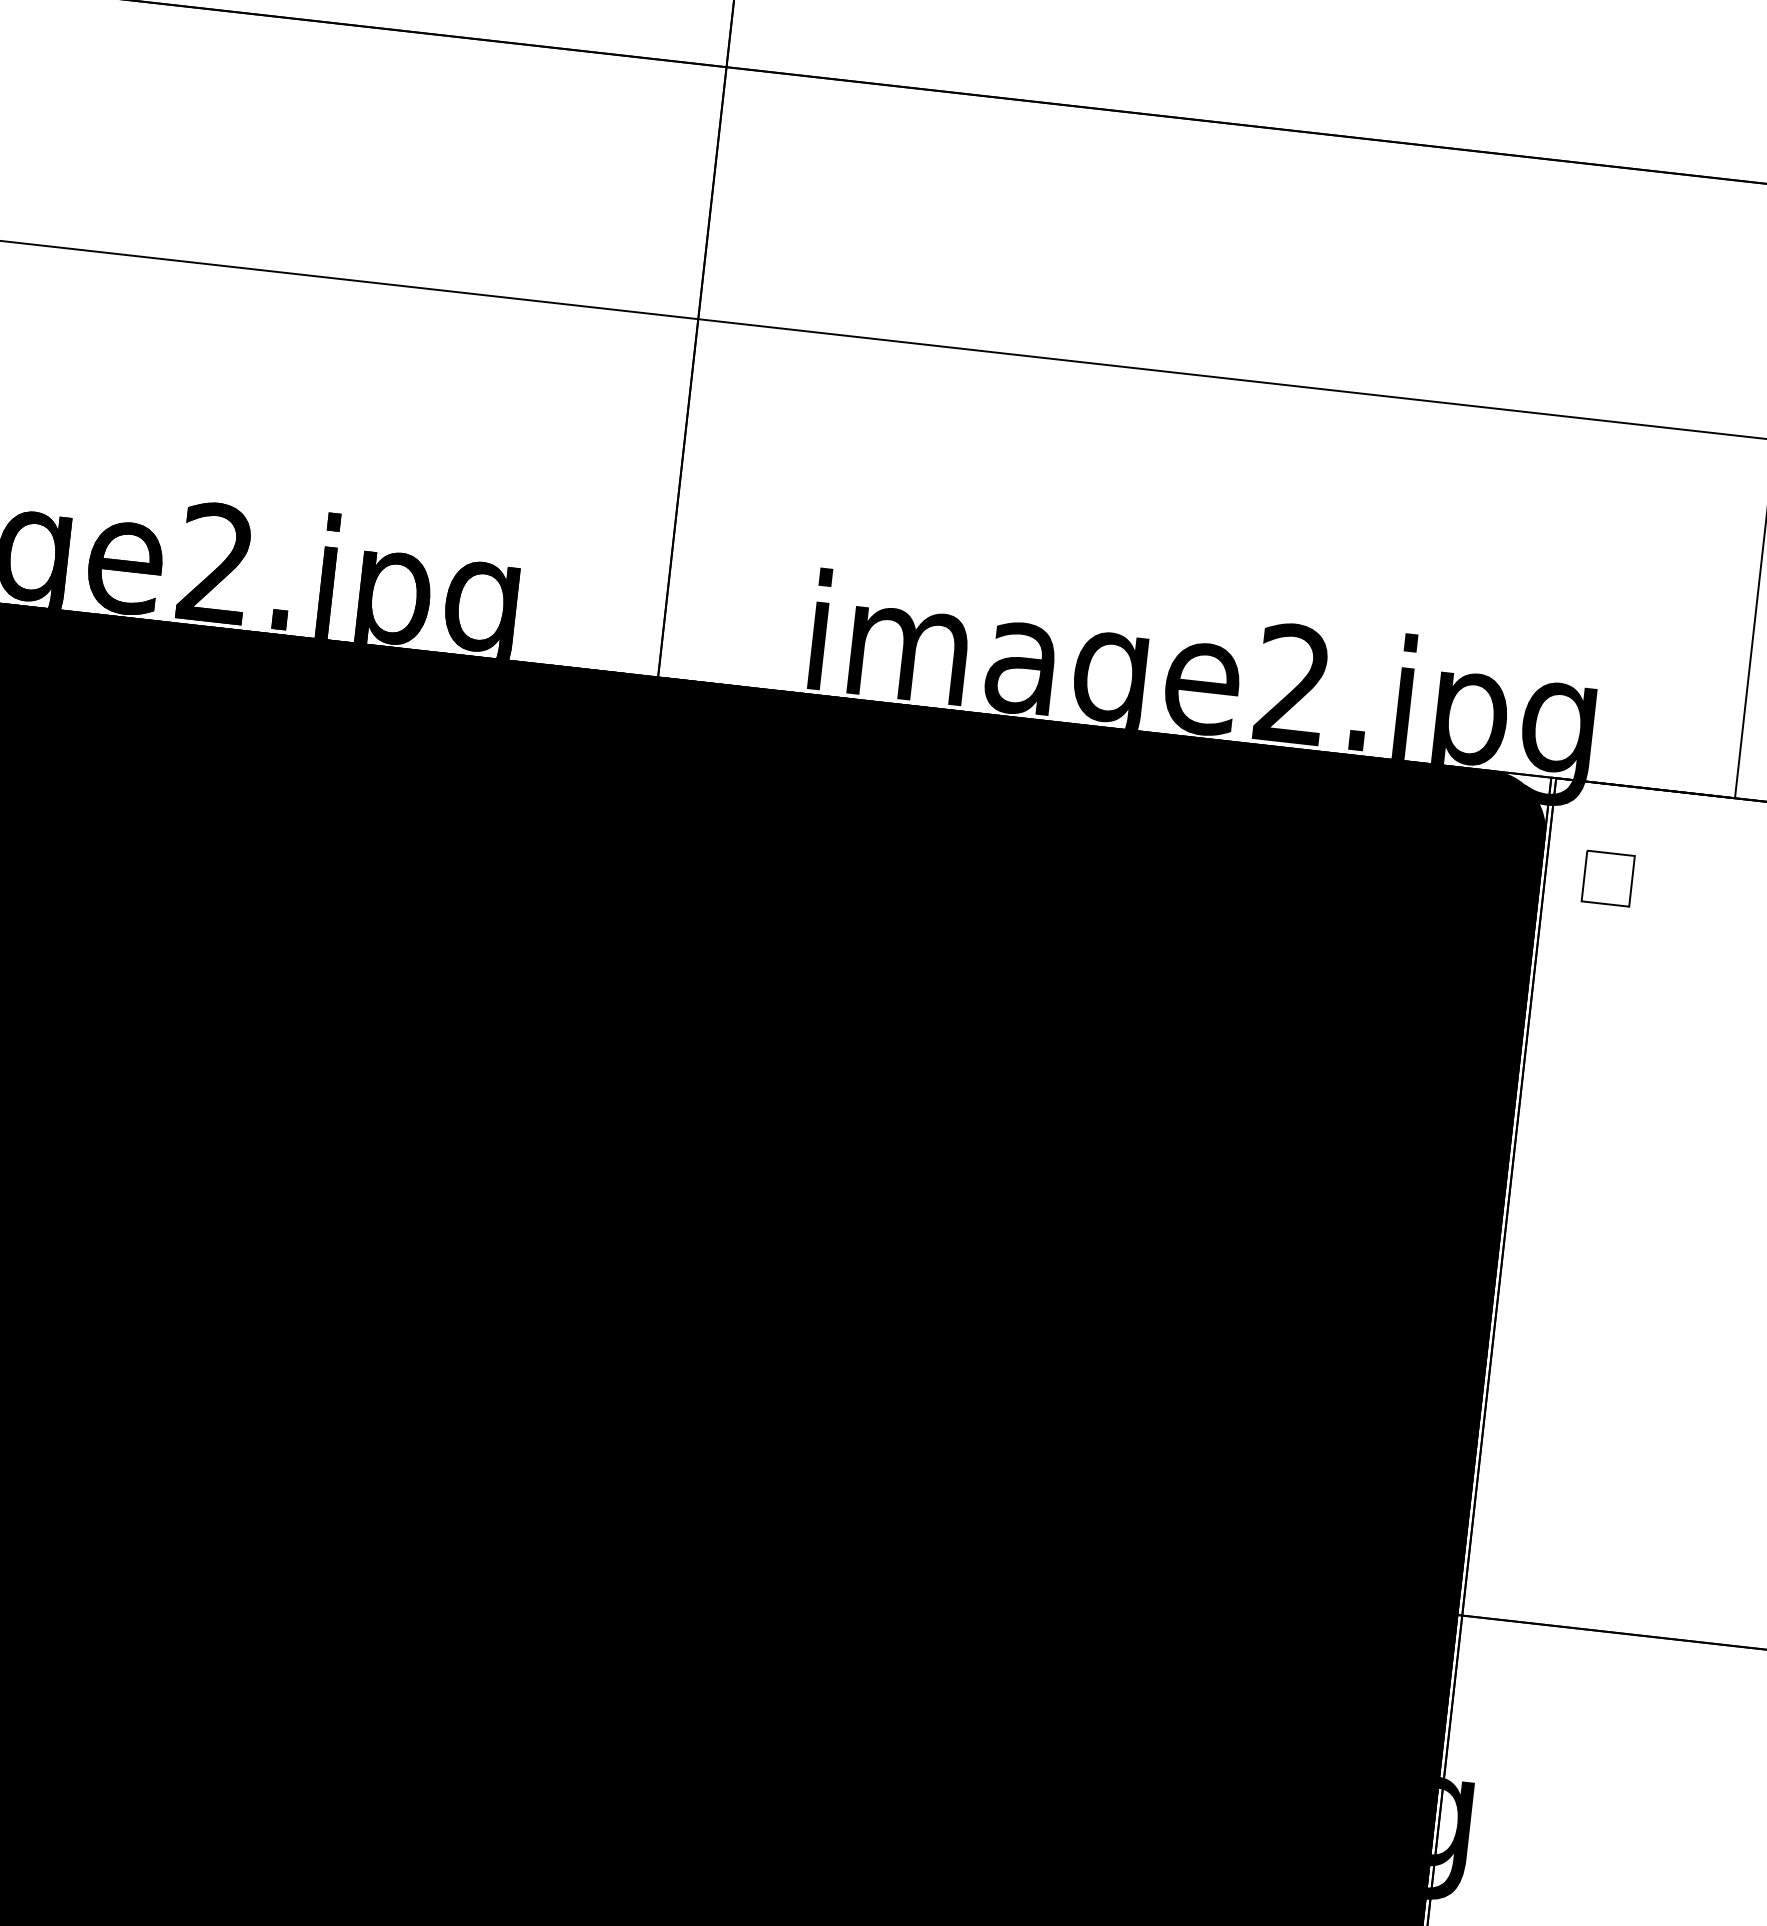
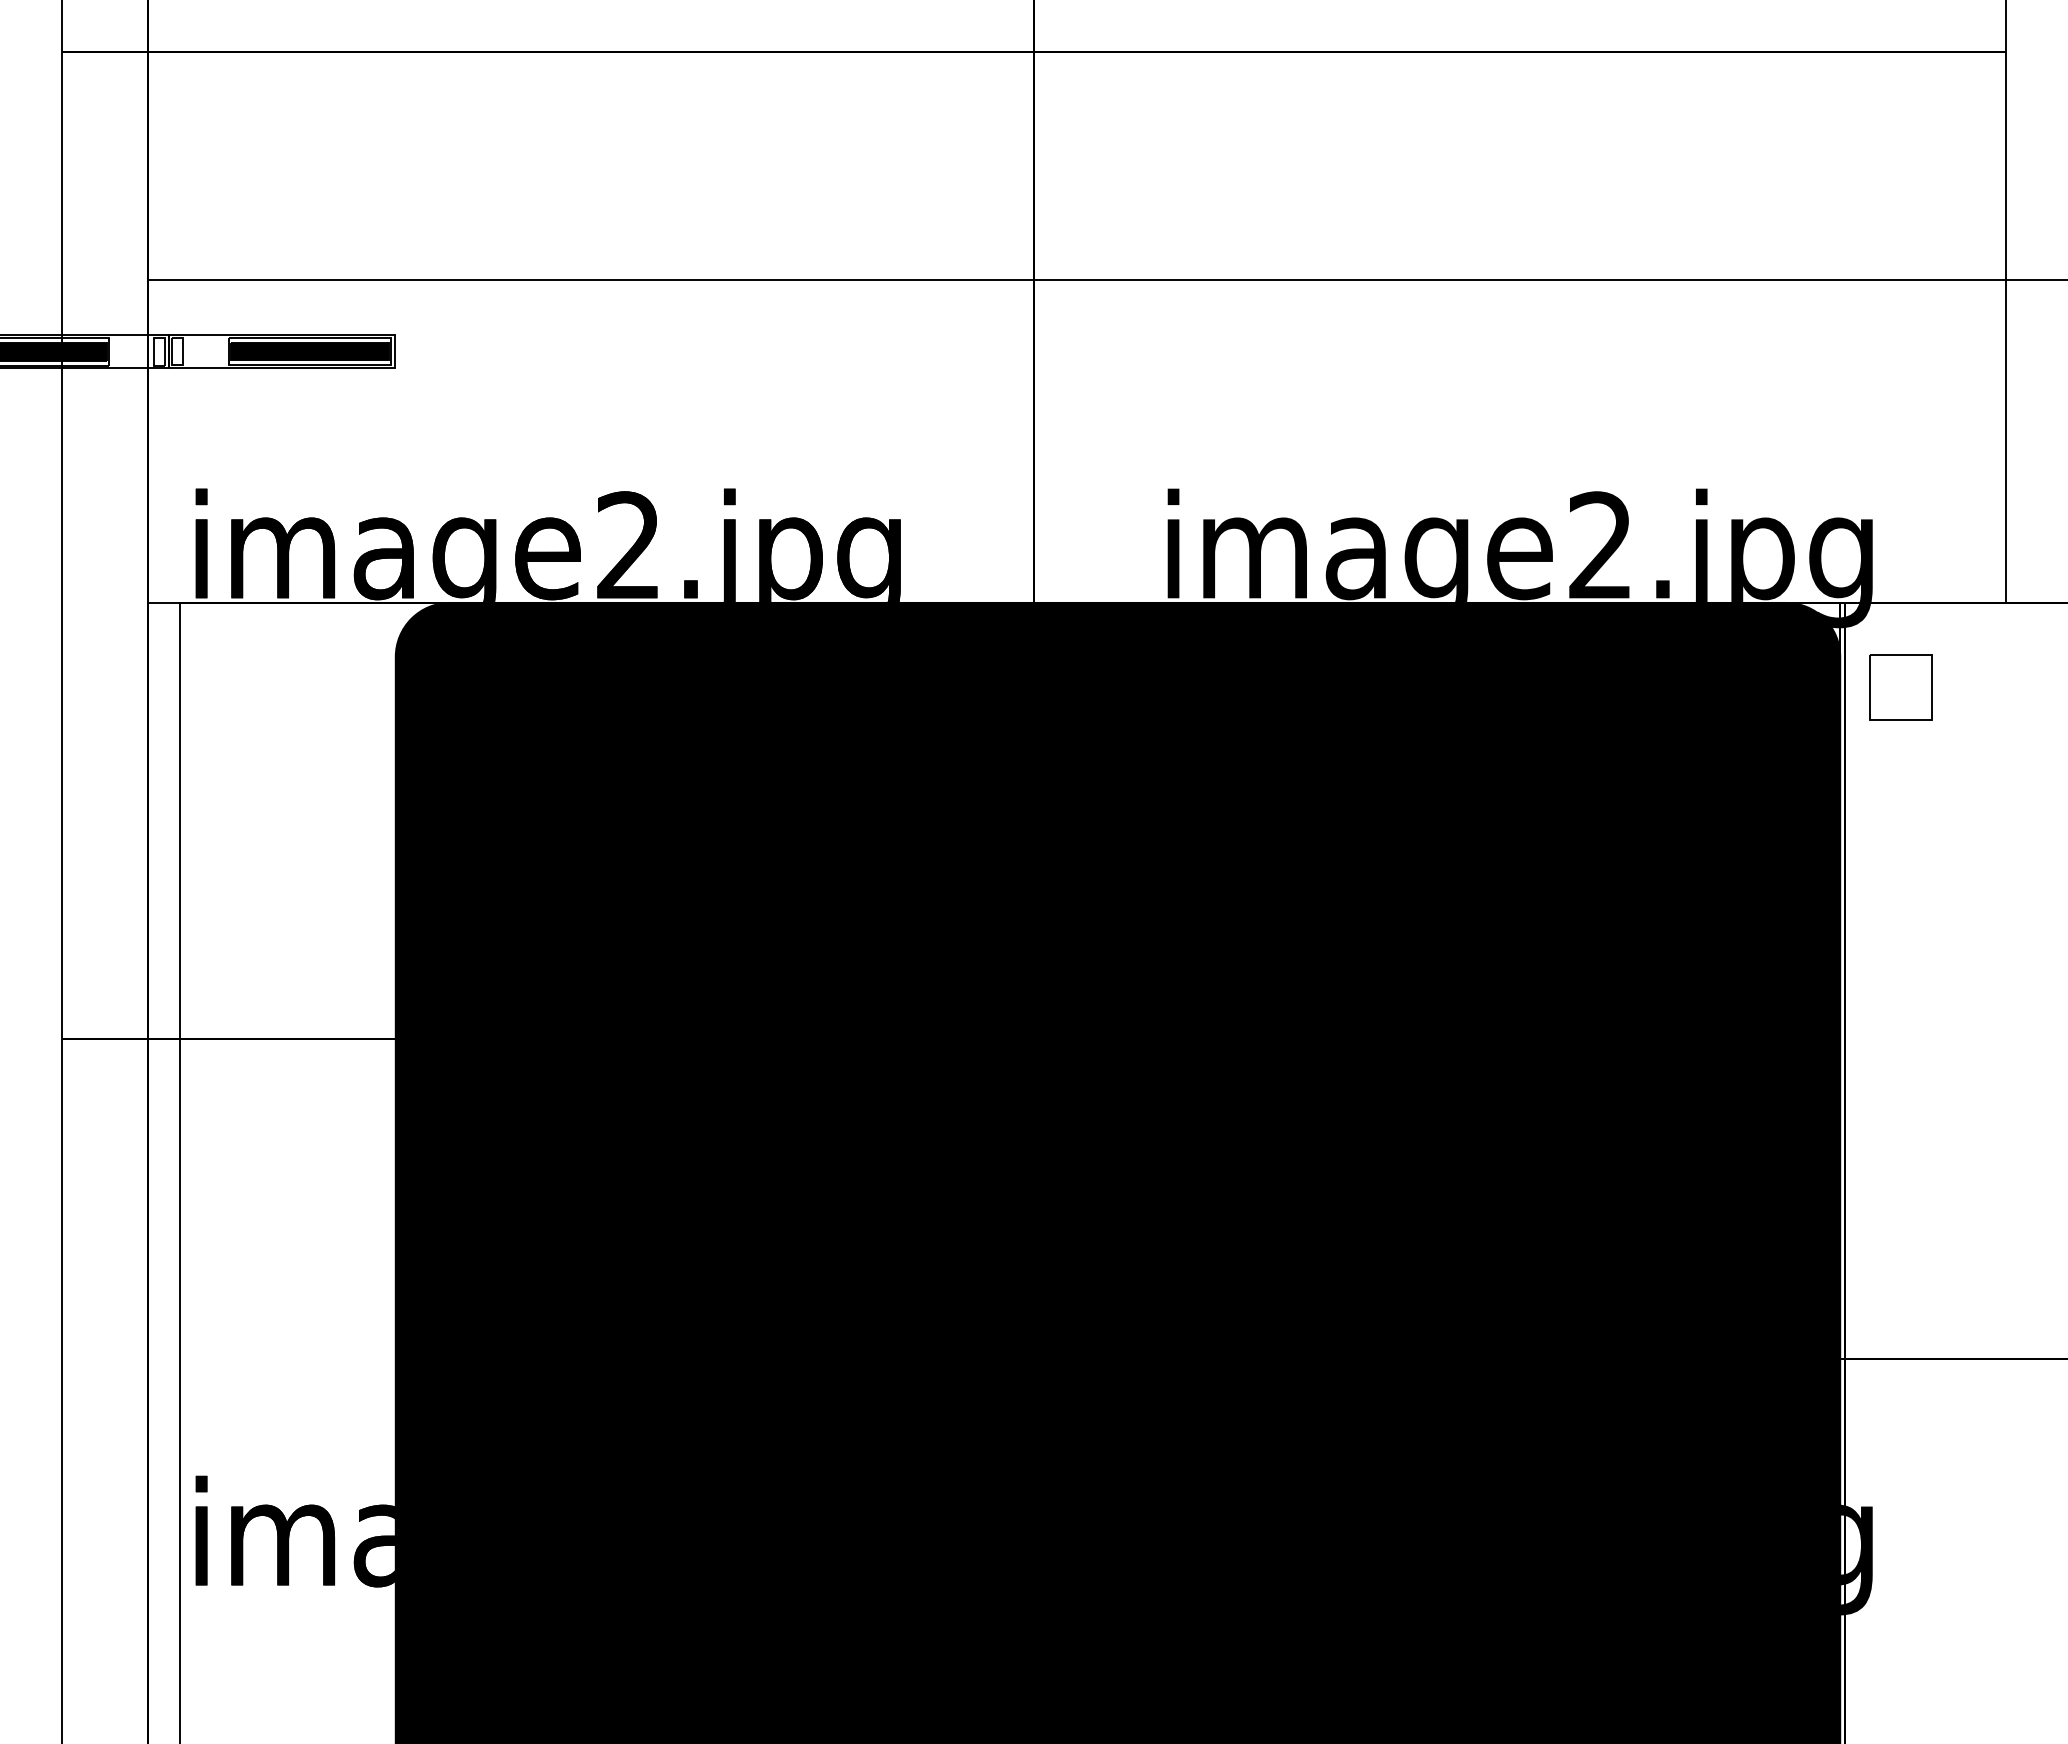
part: (1607, 878) -> (1900, 687), size x1.43

